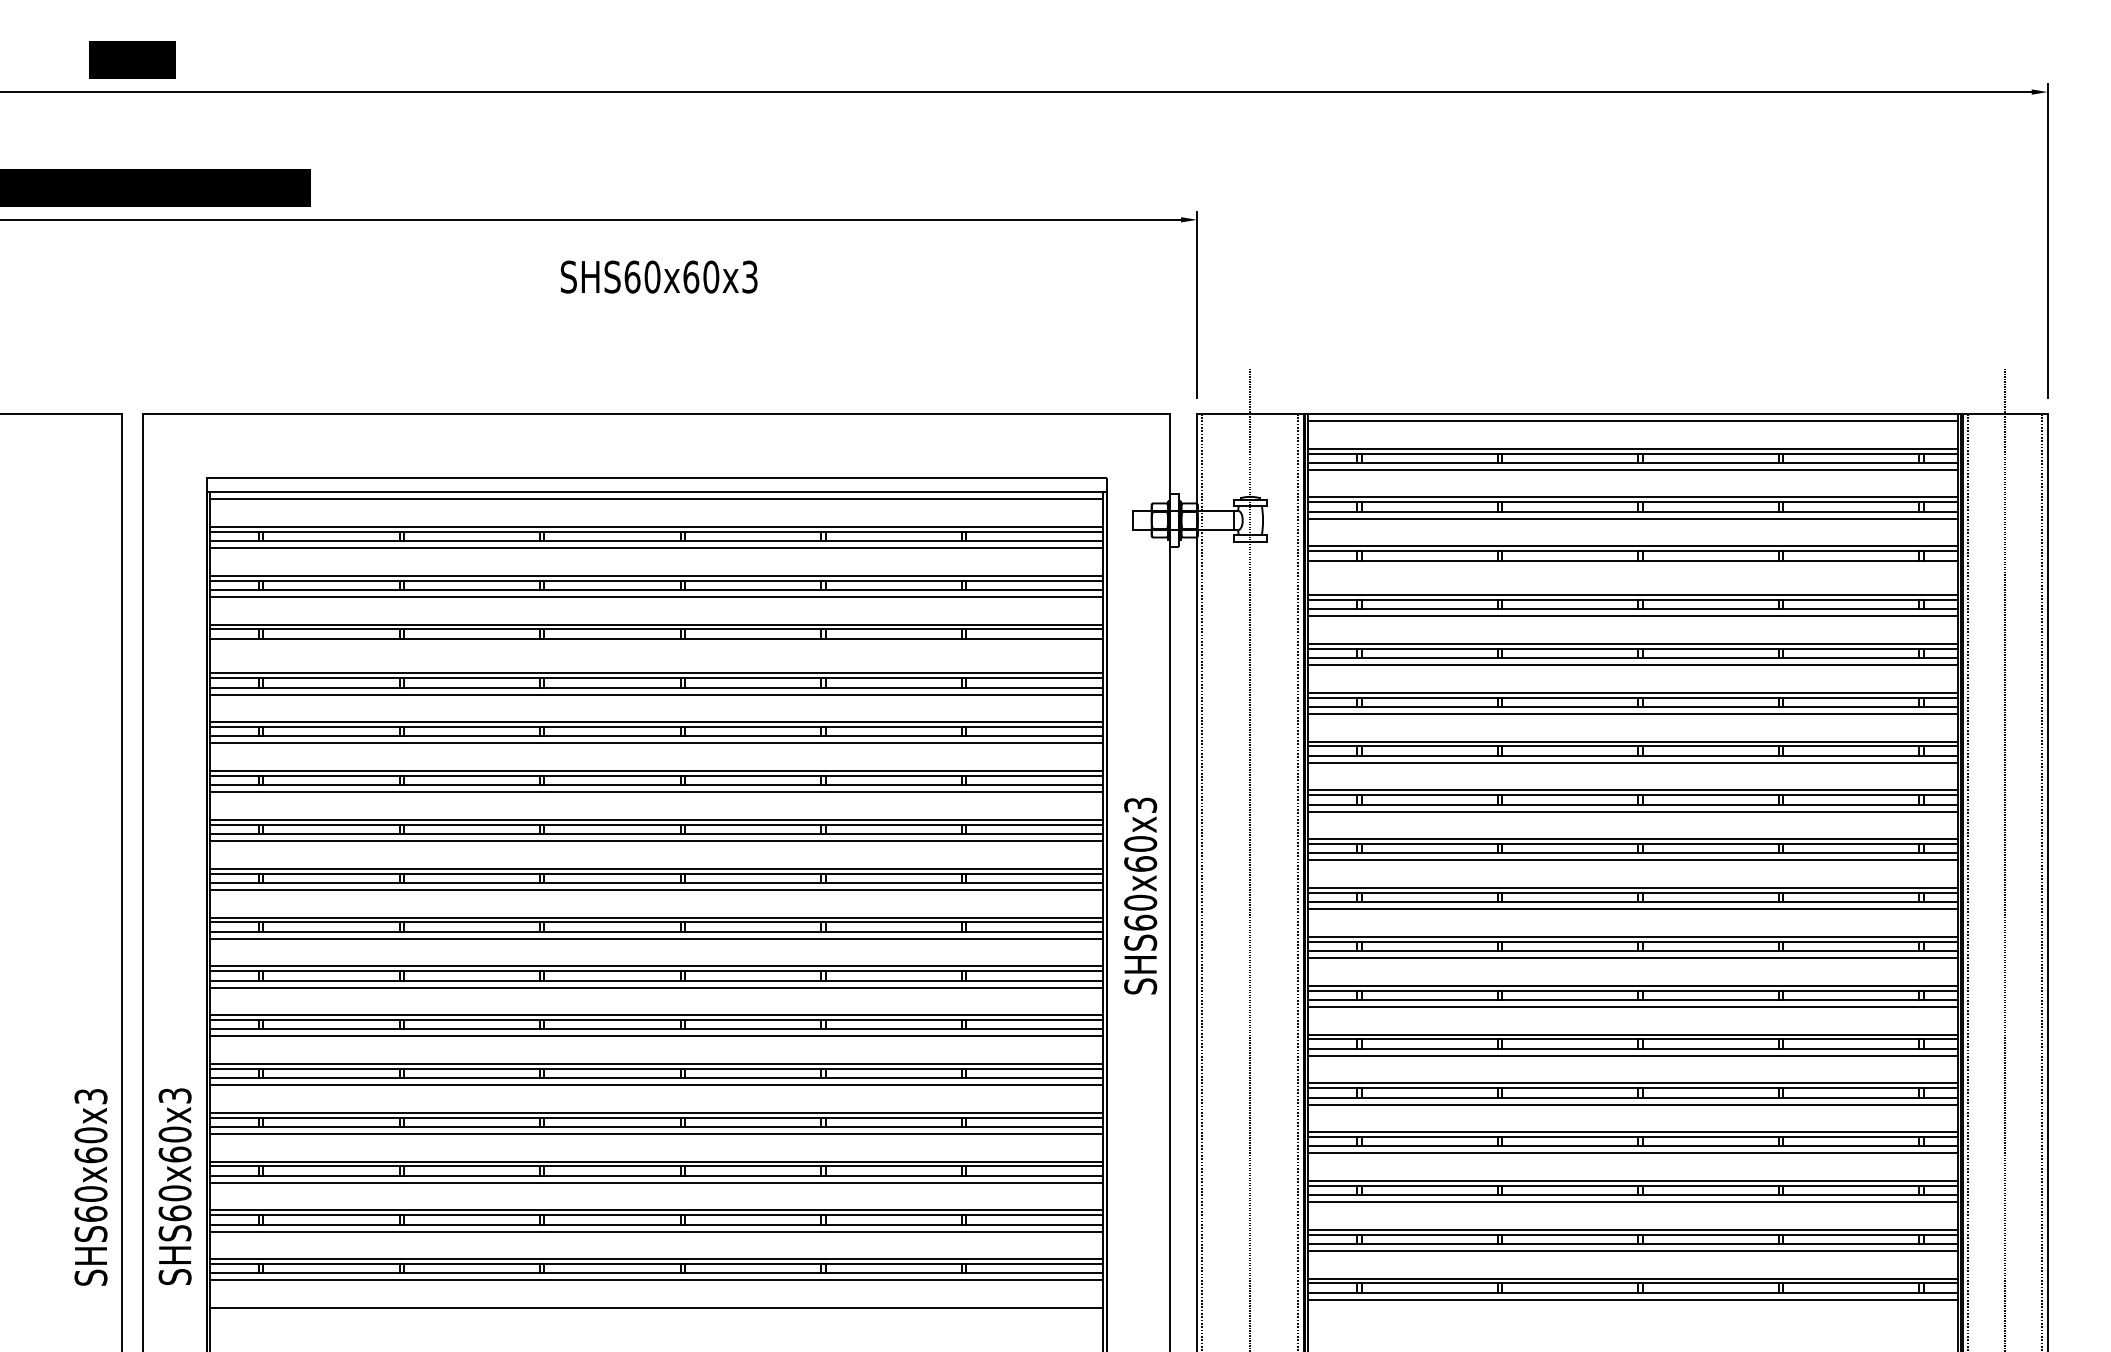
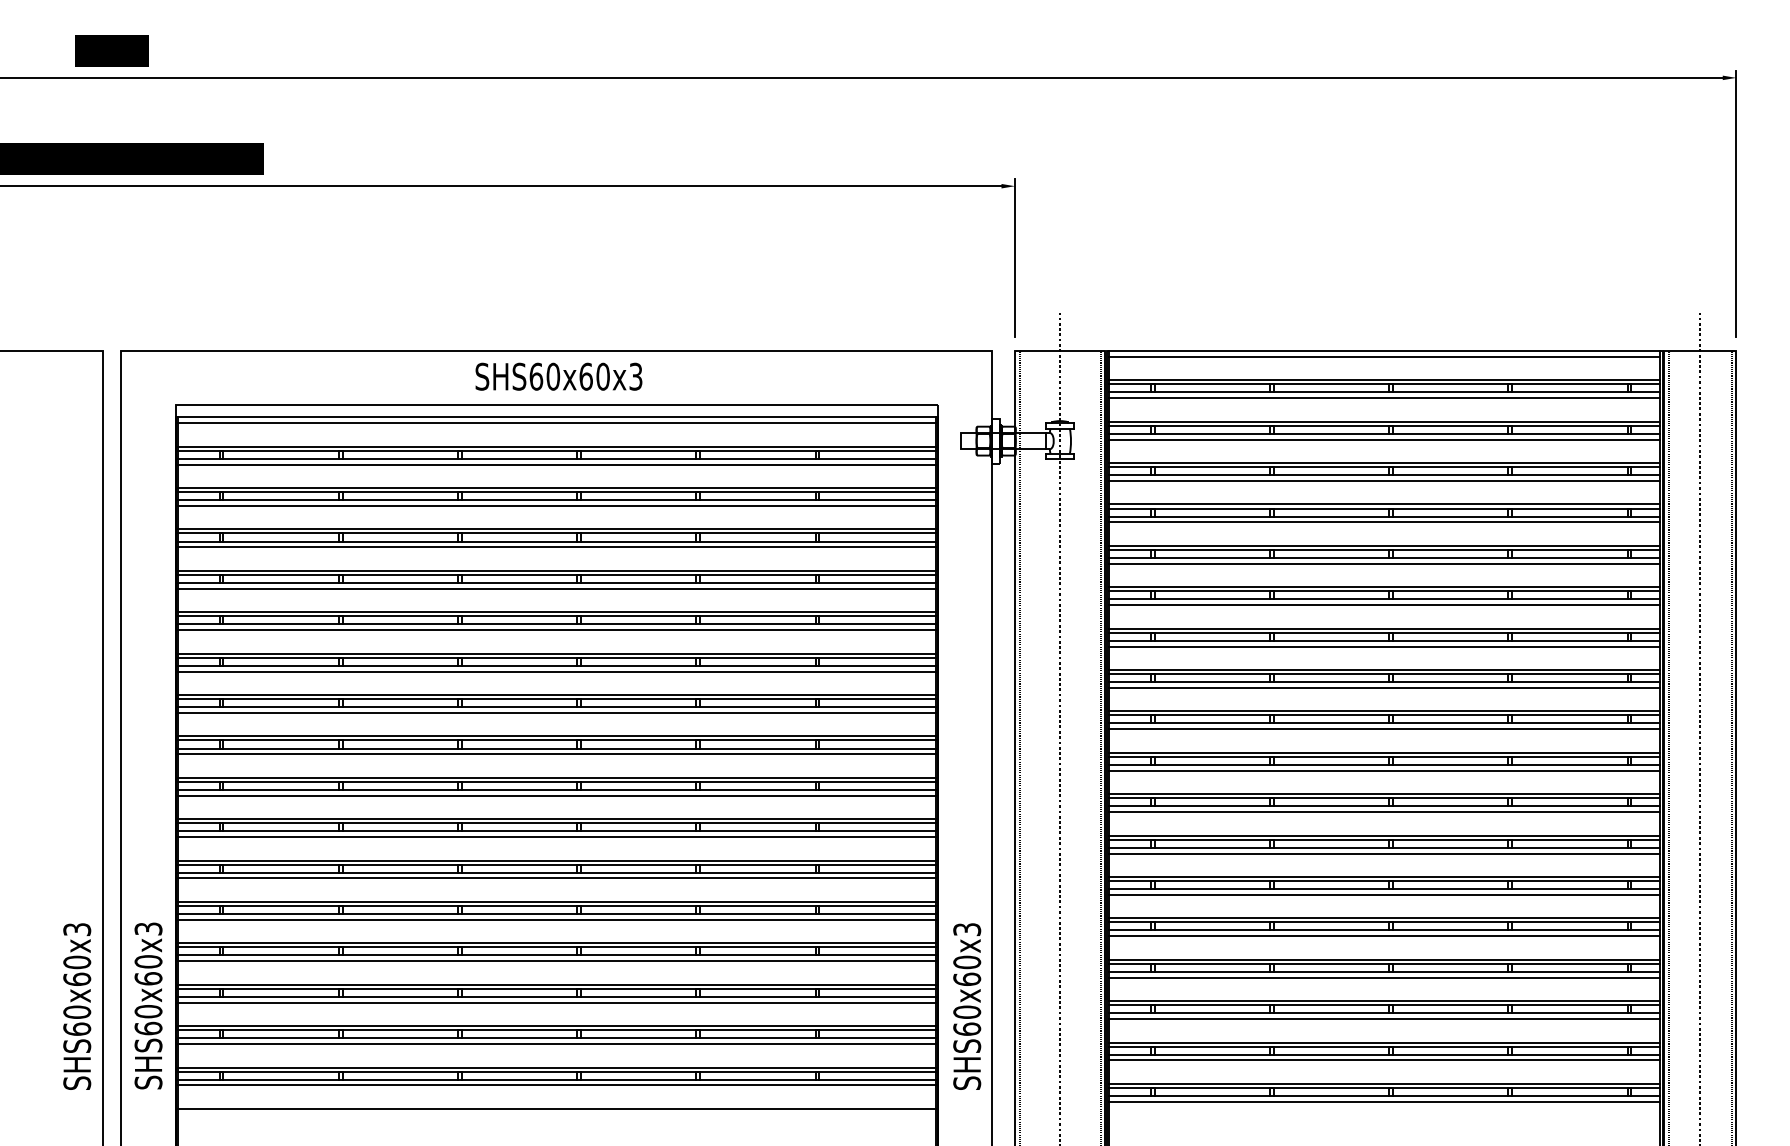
text: (658, 276) -> (558, 376), moved
line: (1632, 568) -> (1384, 481), added
line: (656, 645) -> (556, 547), added
text: (1141, 895) -> (967, 1006), moved

